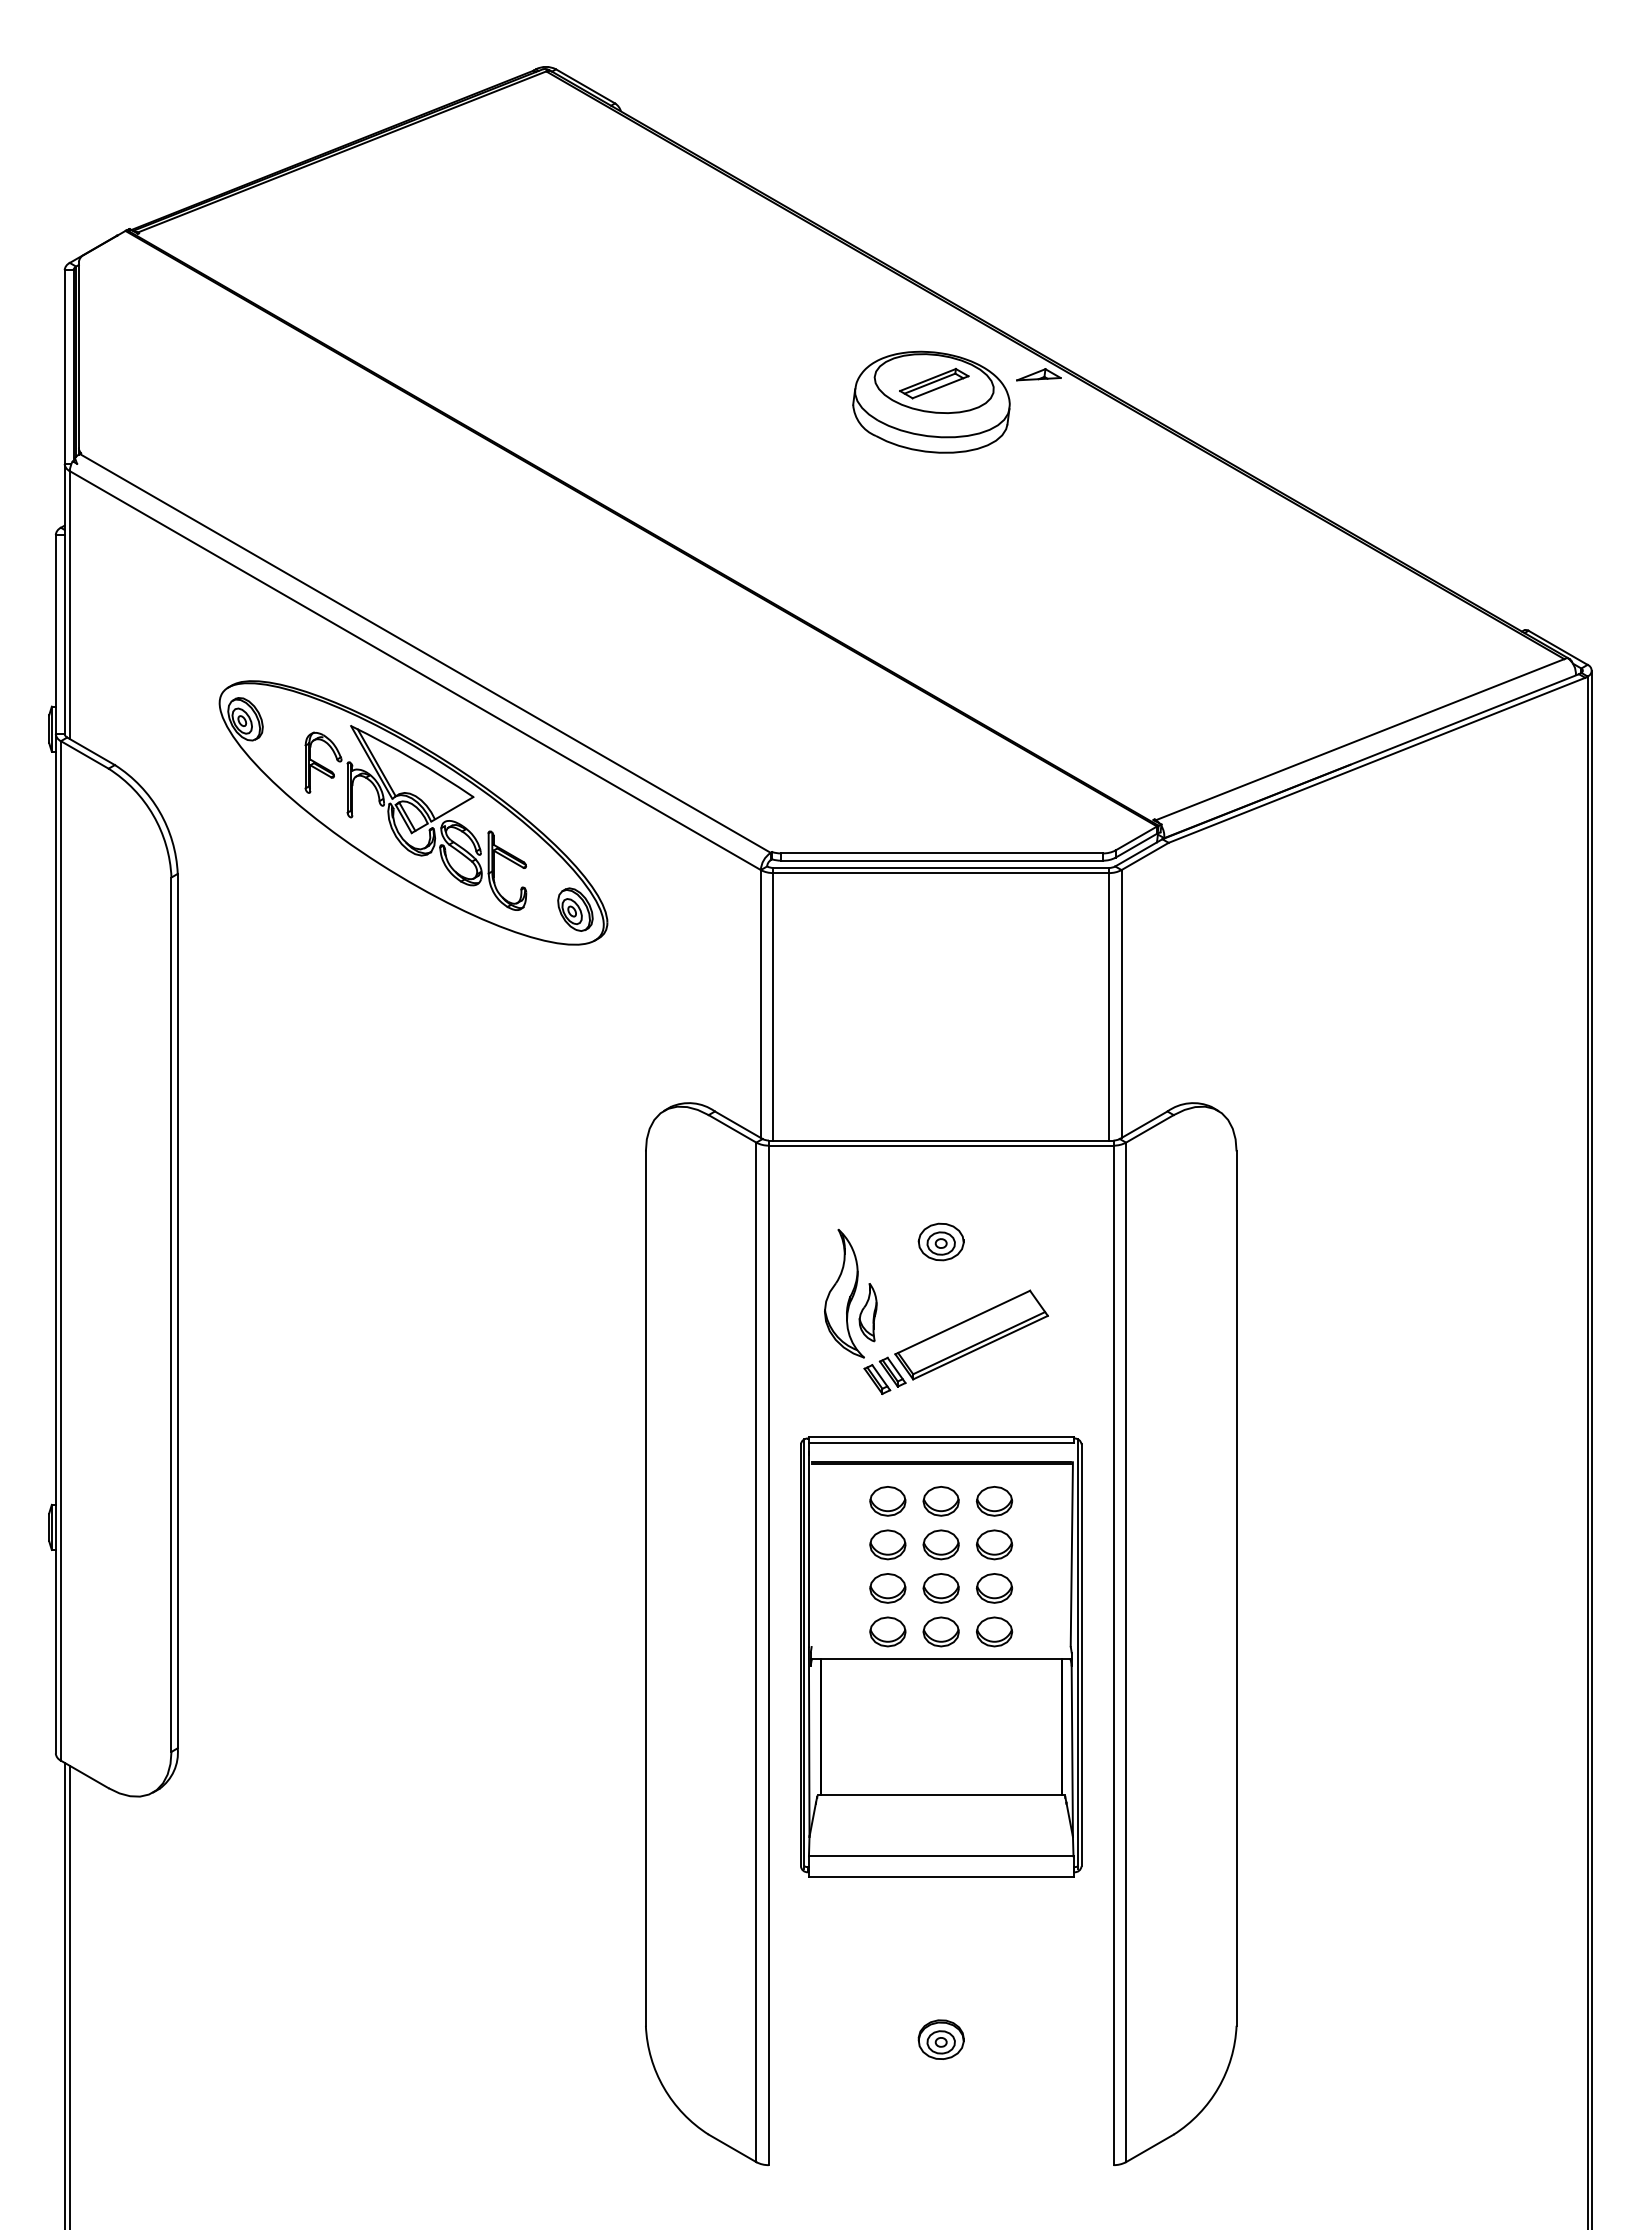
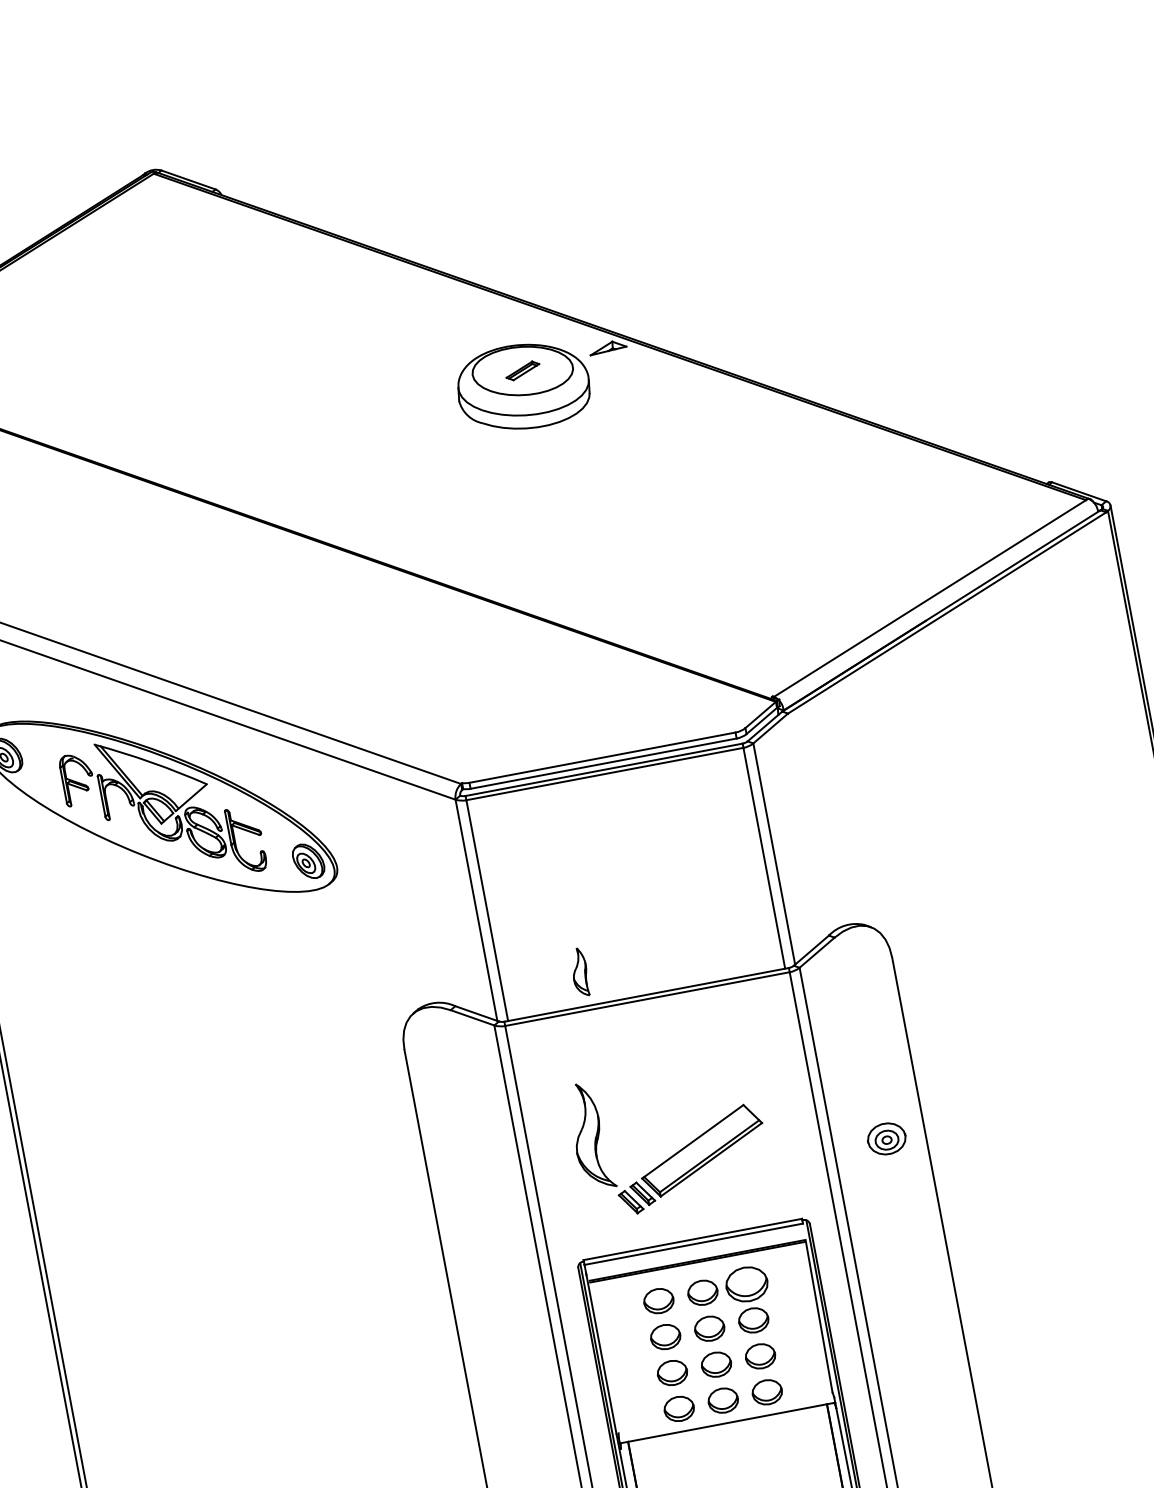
part: (934, 383) -> (522, 370), size x0.6
part: (940, 1241) -> (886, 1138), moved
part: (867, 1312) -> (579, 972), moved
part: (994, 1501) -> (746, 1284), size x1.4

